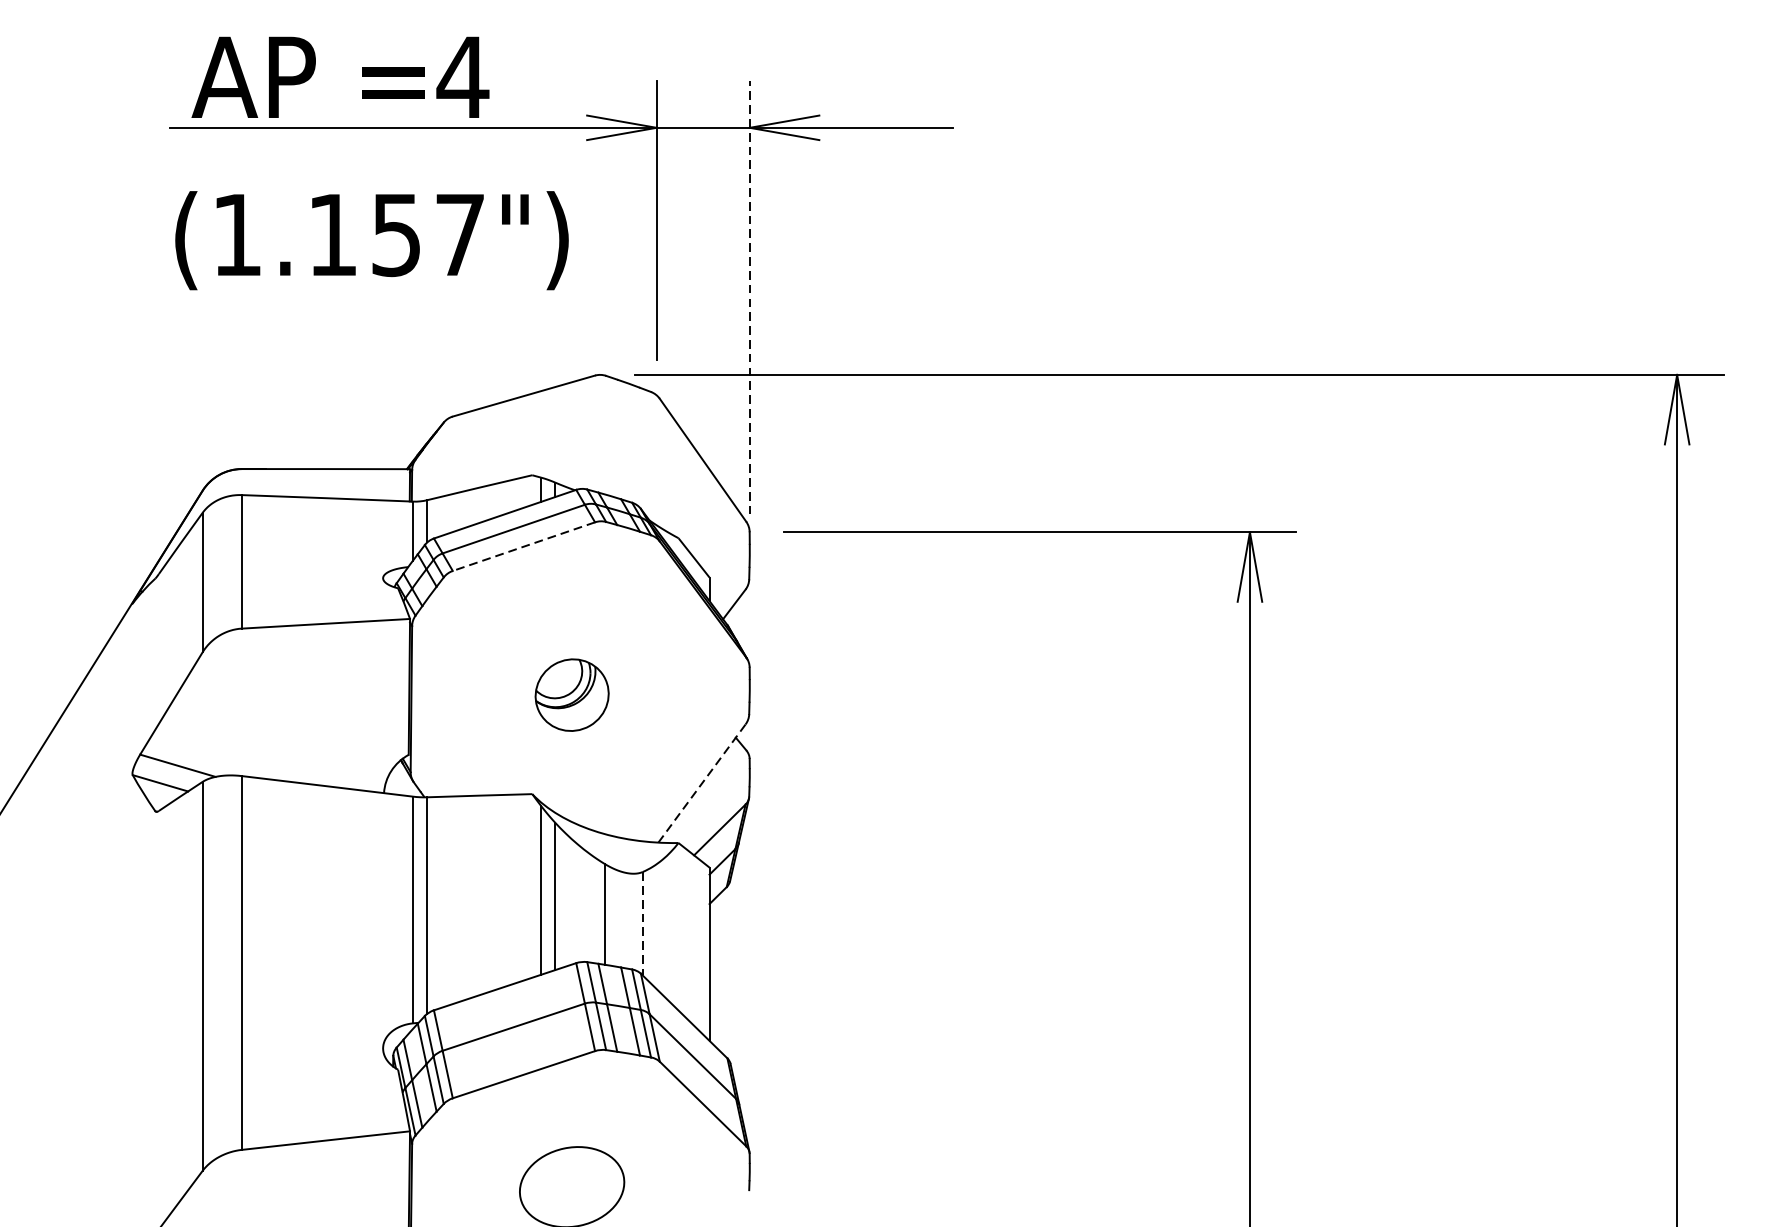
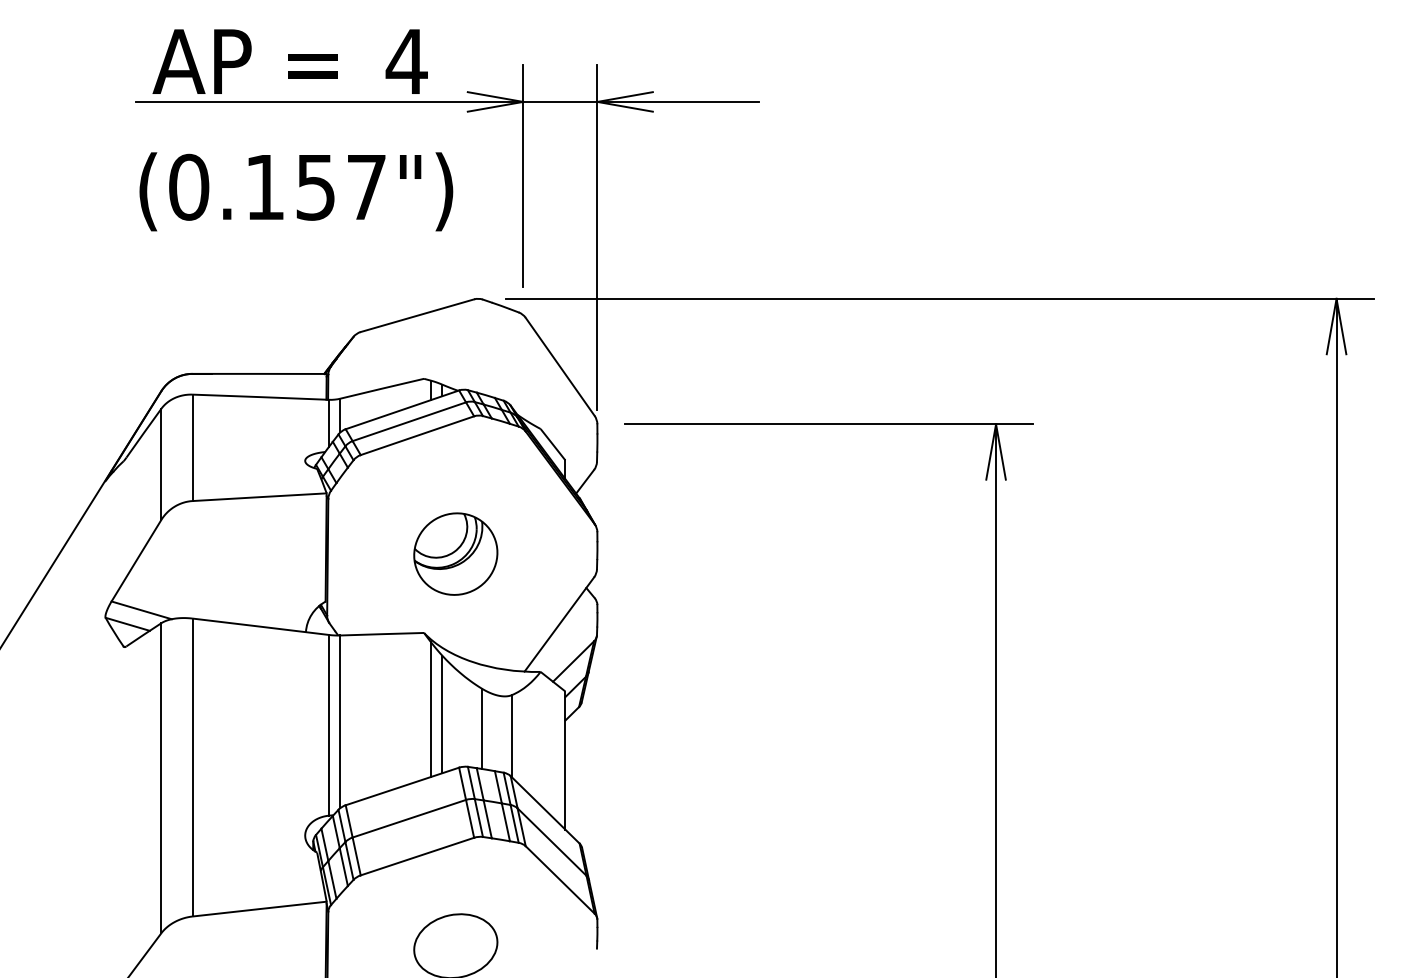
text: (462, 77) -> (406, 61), moved
text: (237, 233) -> (189, 186), (1.157") -> (0.157")
line: (749, 296) -> (597, 236), dashed -> solid
line: (524, 546) -> (417, 435), dashed -> solid
part: (571, 694) -> (455, 553), size x1.43
line: (702, 783) -> (559, 624), dashed -> solid
line: (641, 924) -> (511, 736), dashed -> solid

